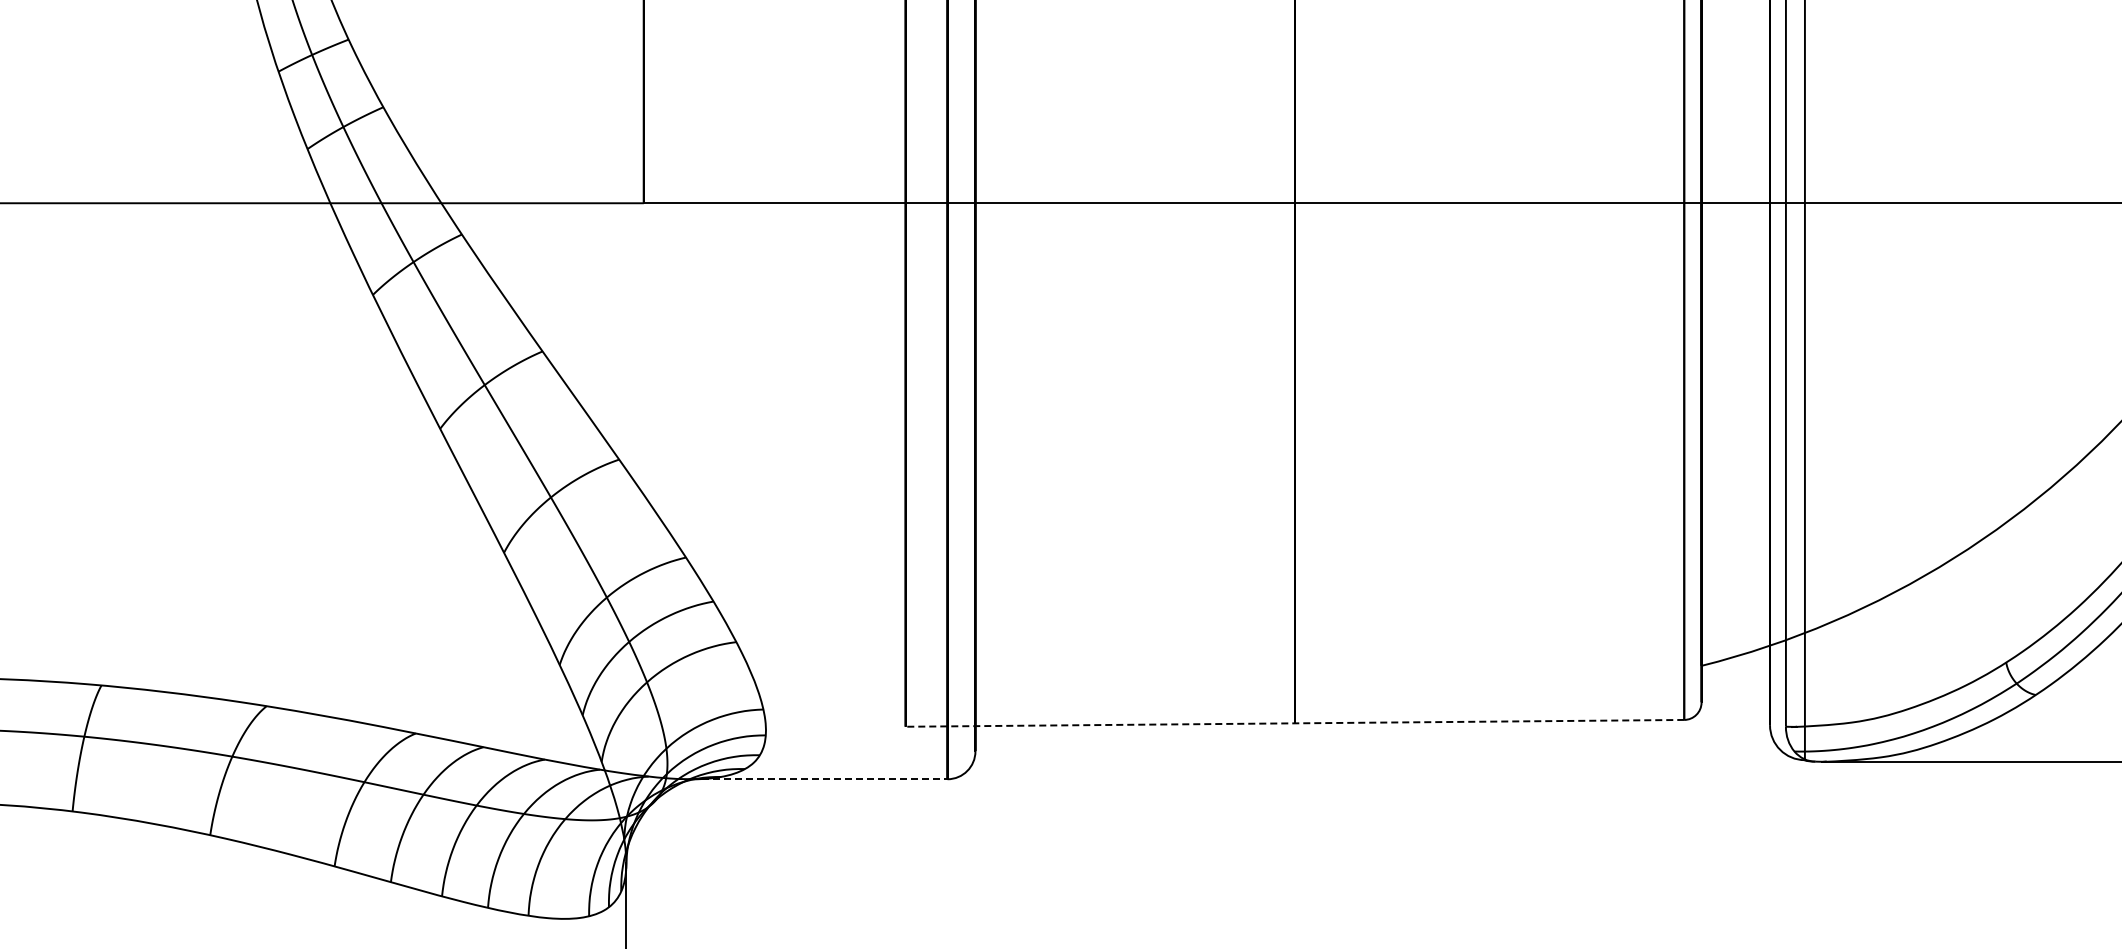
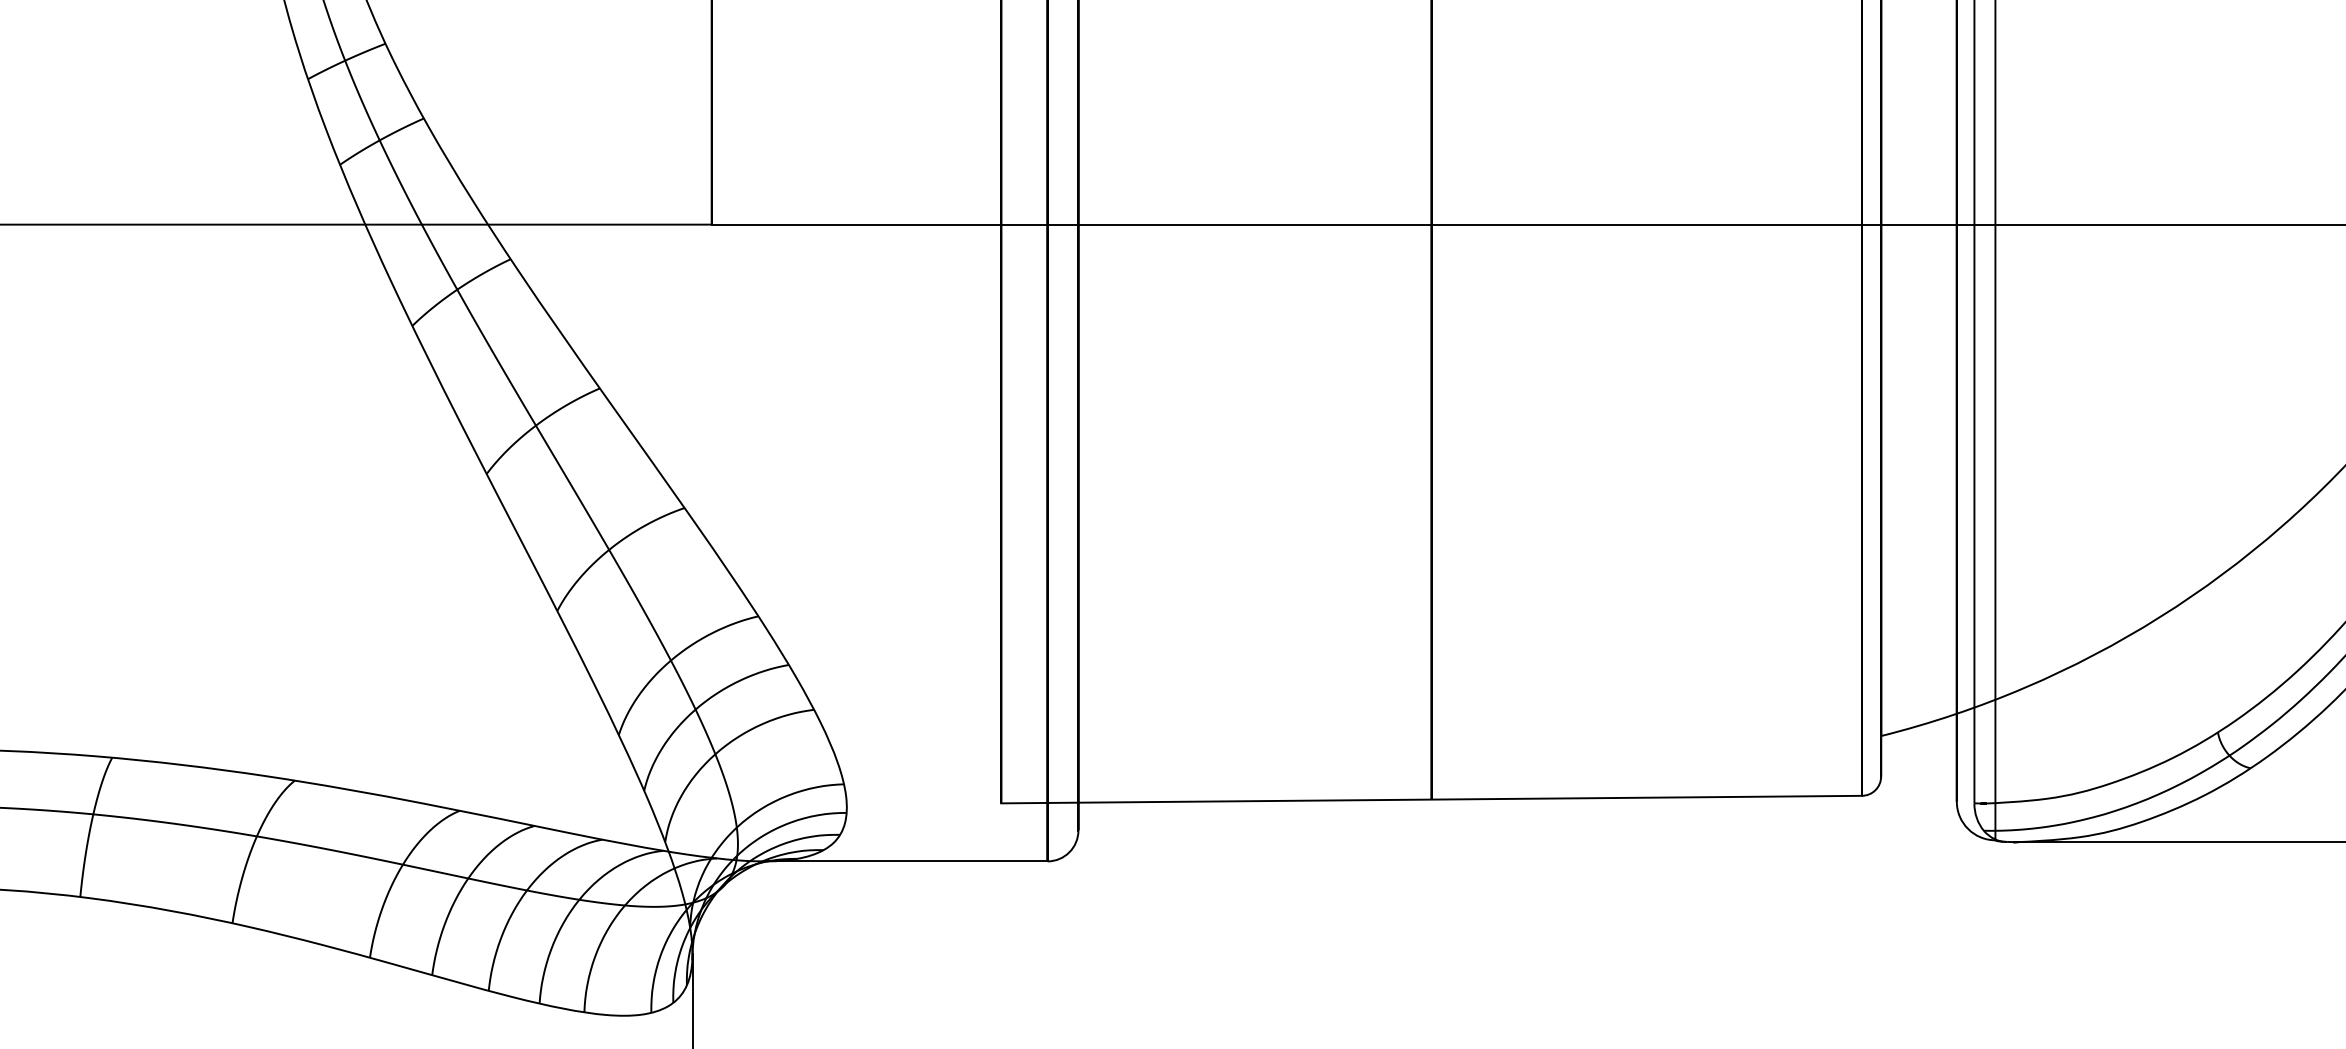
line: (1294, 723) -> (1431, 799), dashed -> solid
line: (819, 779) -> (906, 861), dashed -> solid

